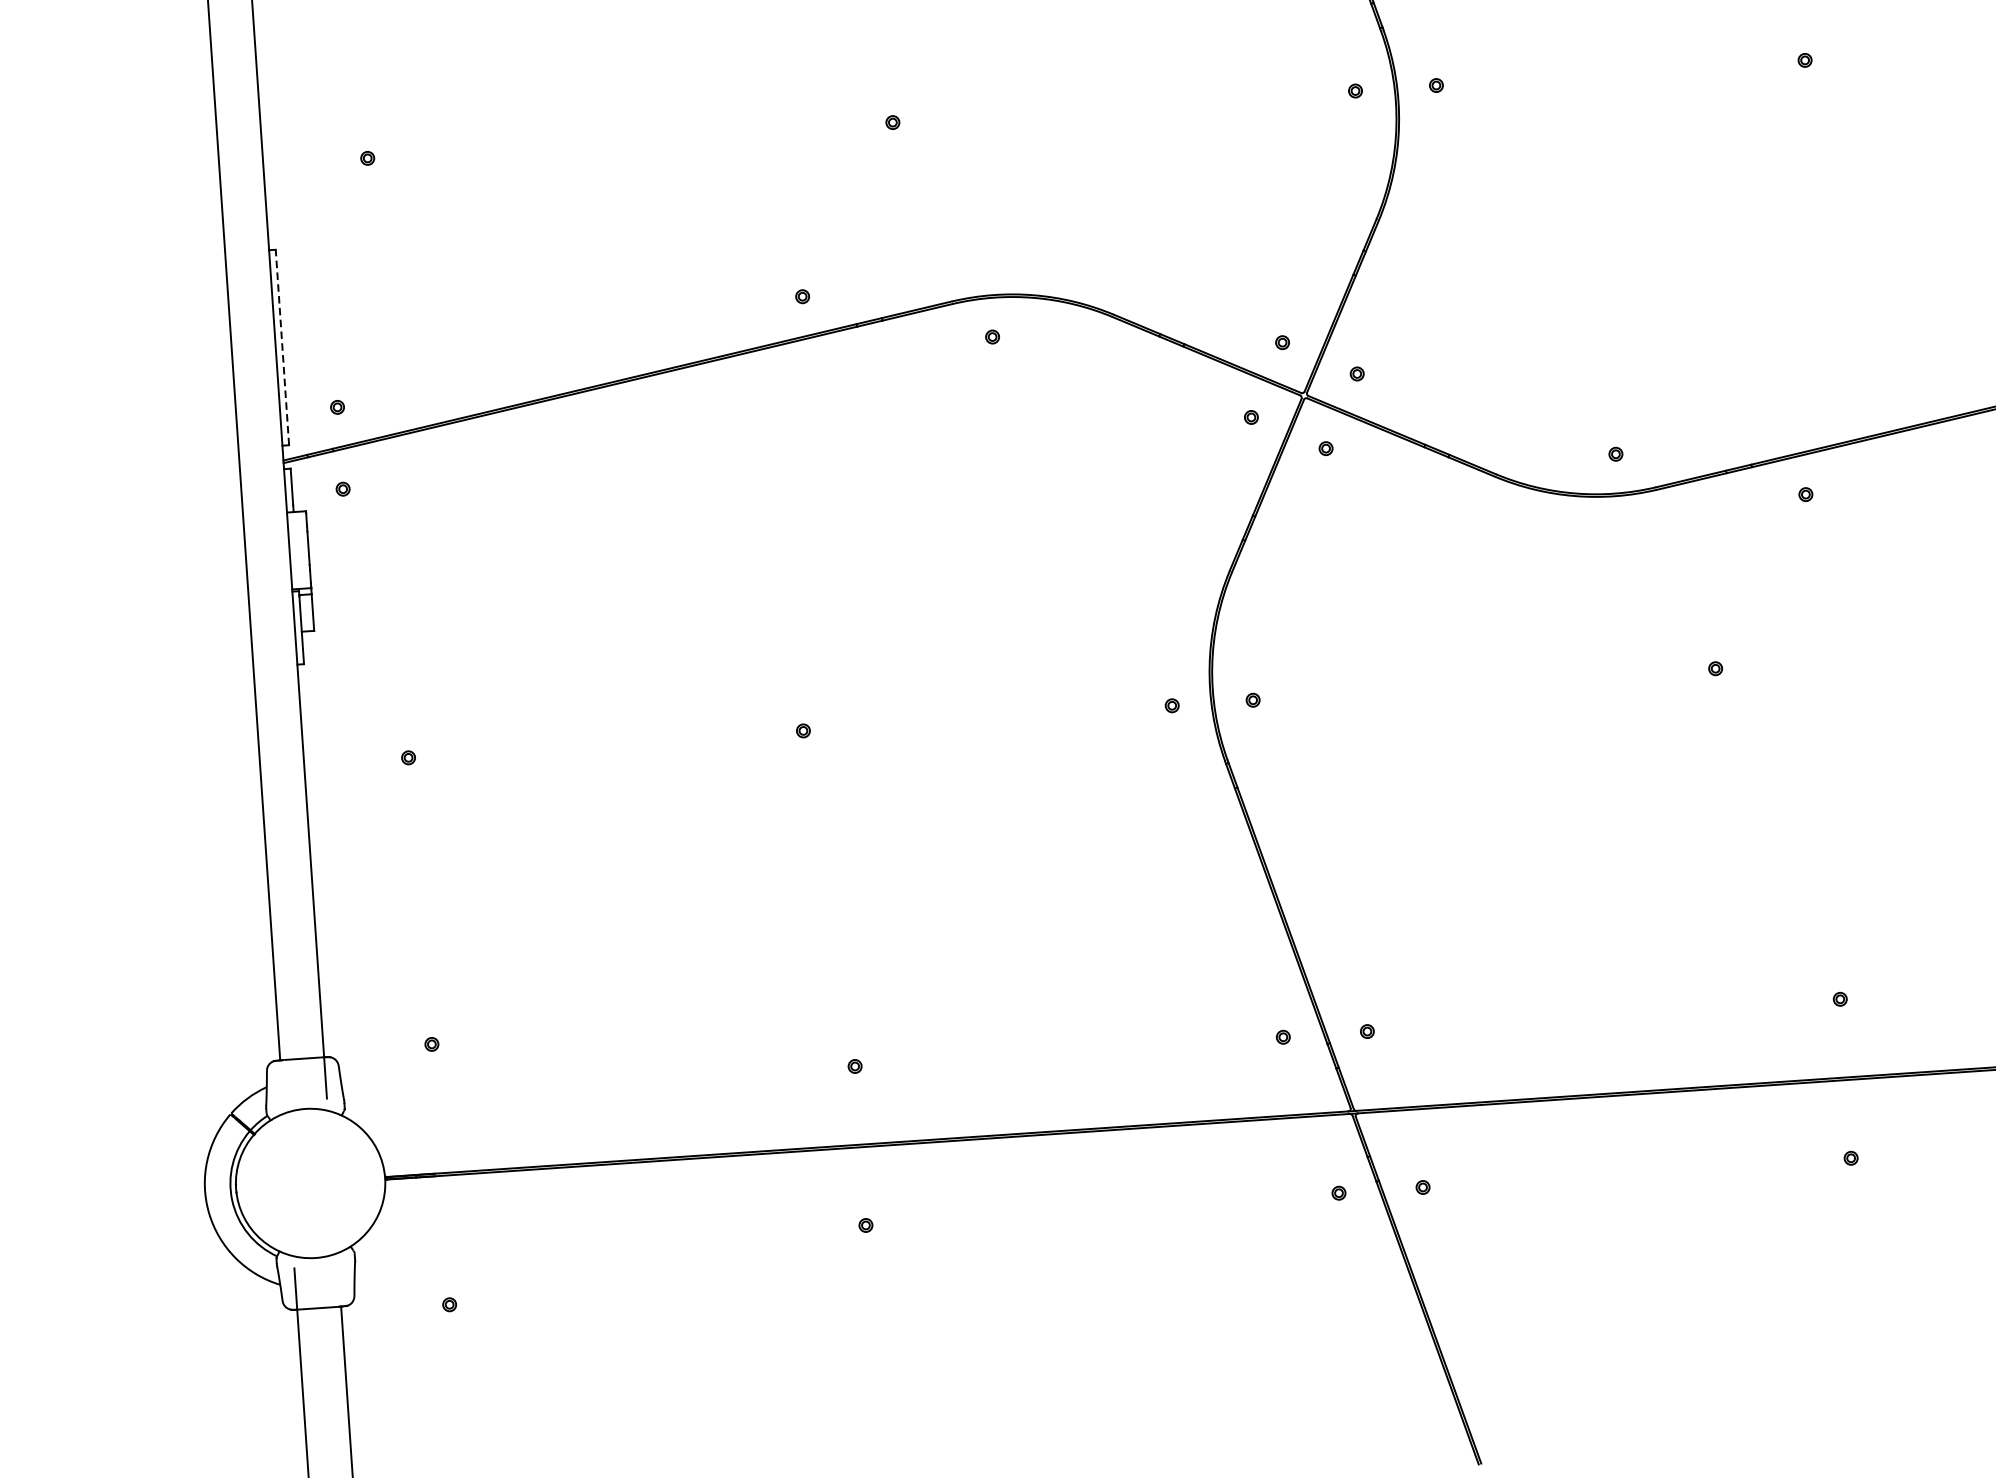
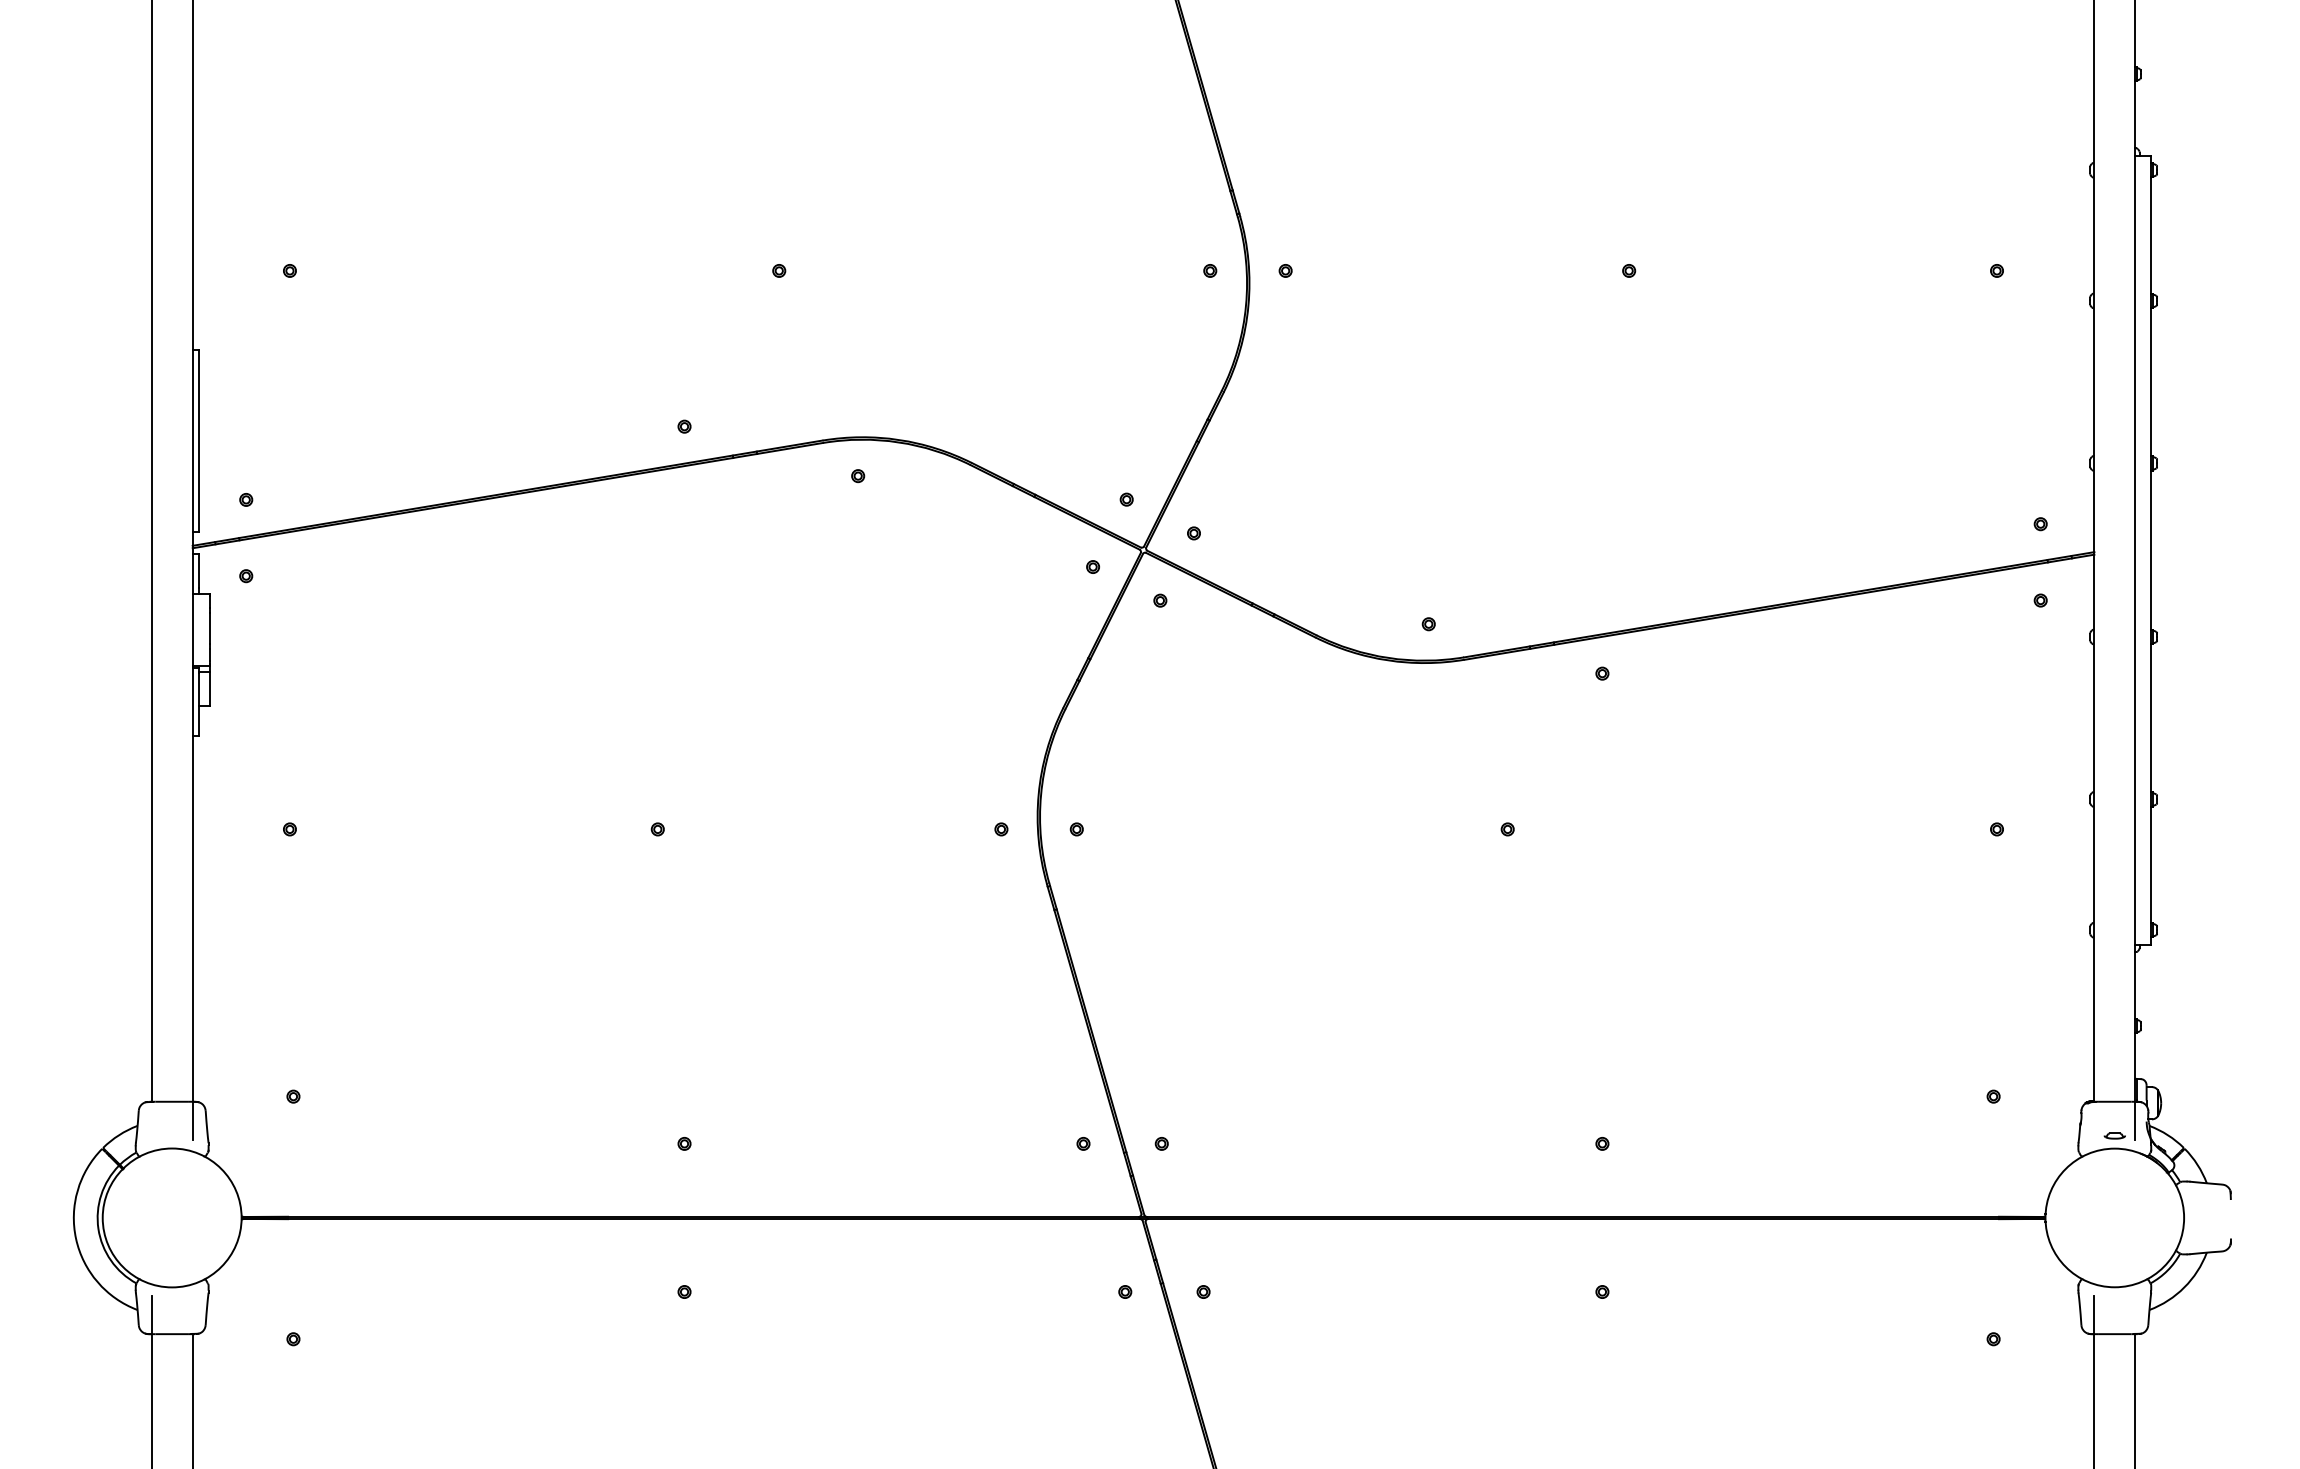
line: (281, 347) -> (198, 440), dashed -> solid

